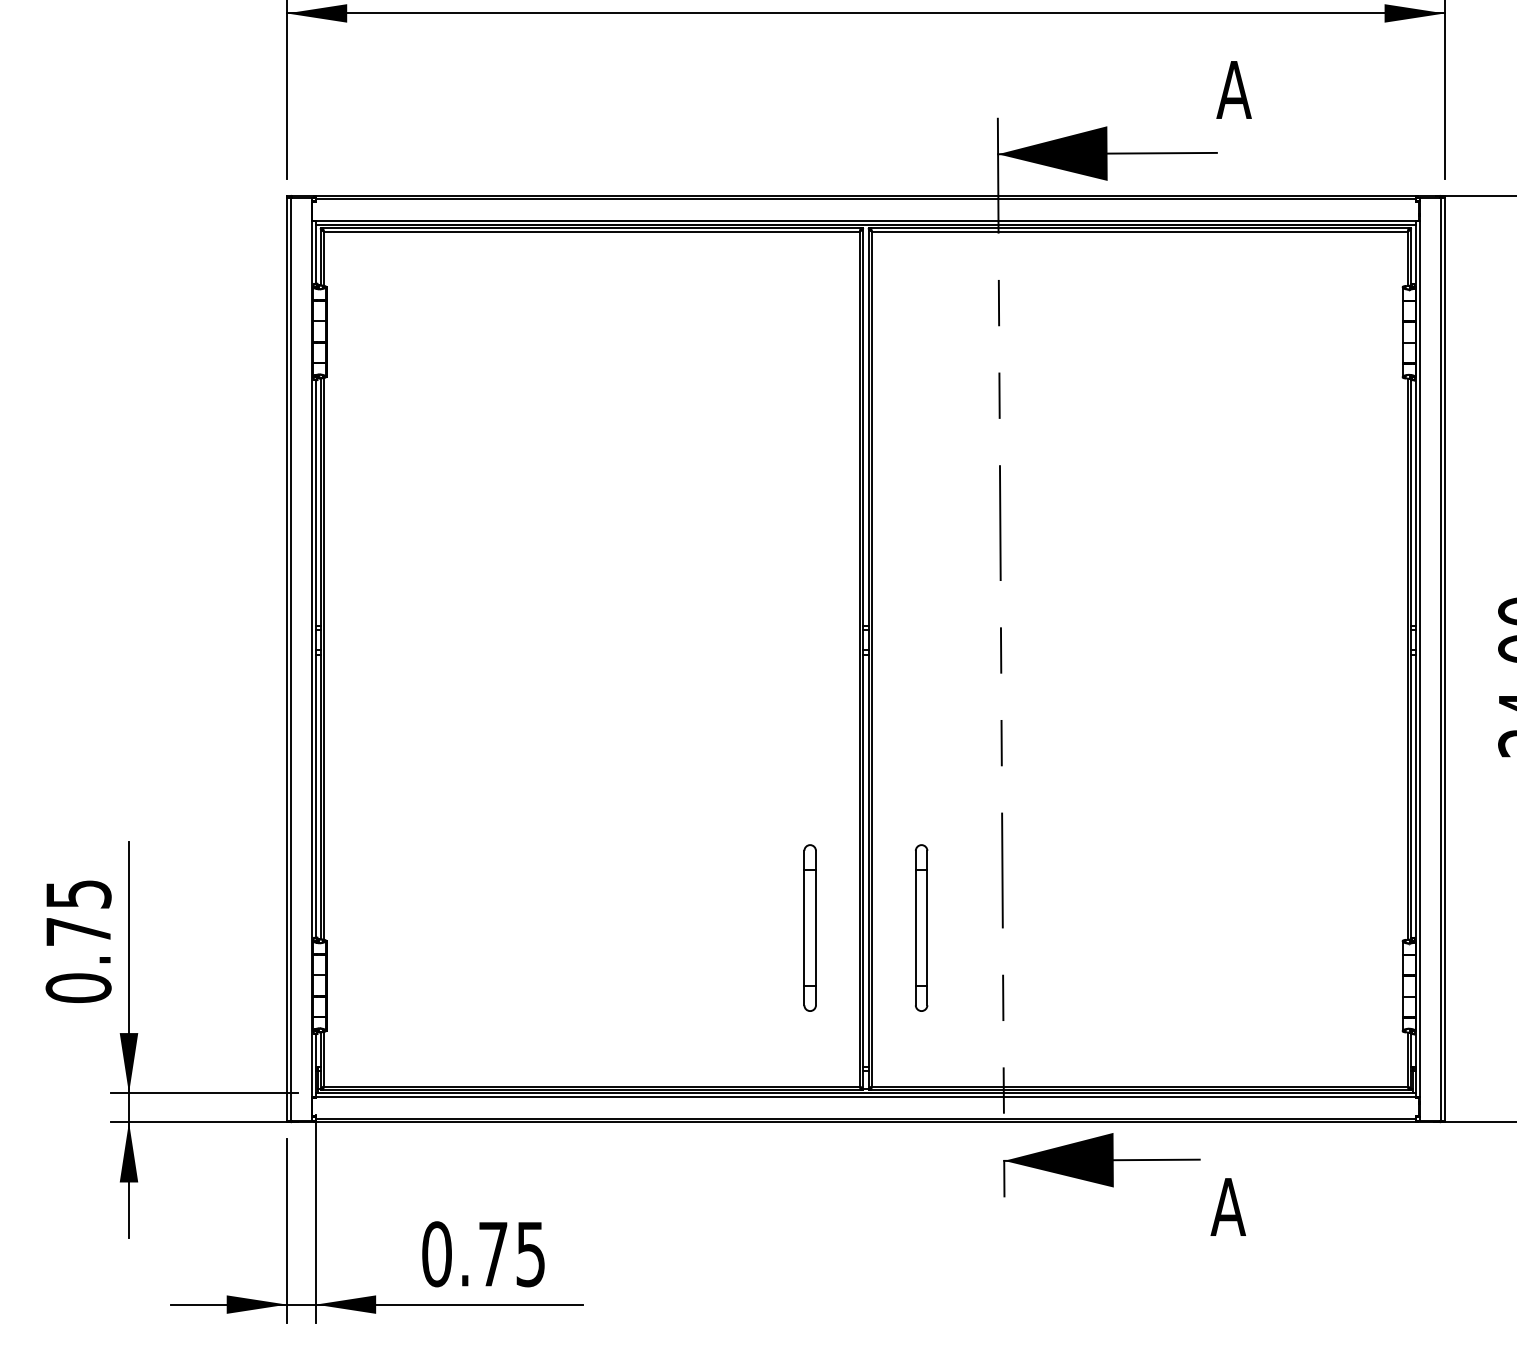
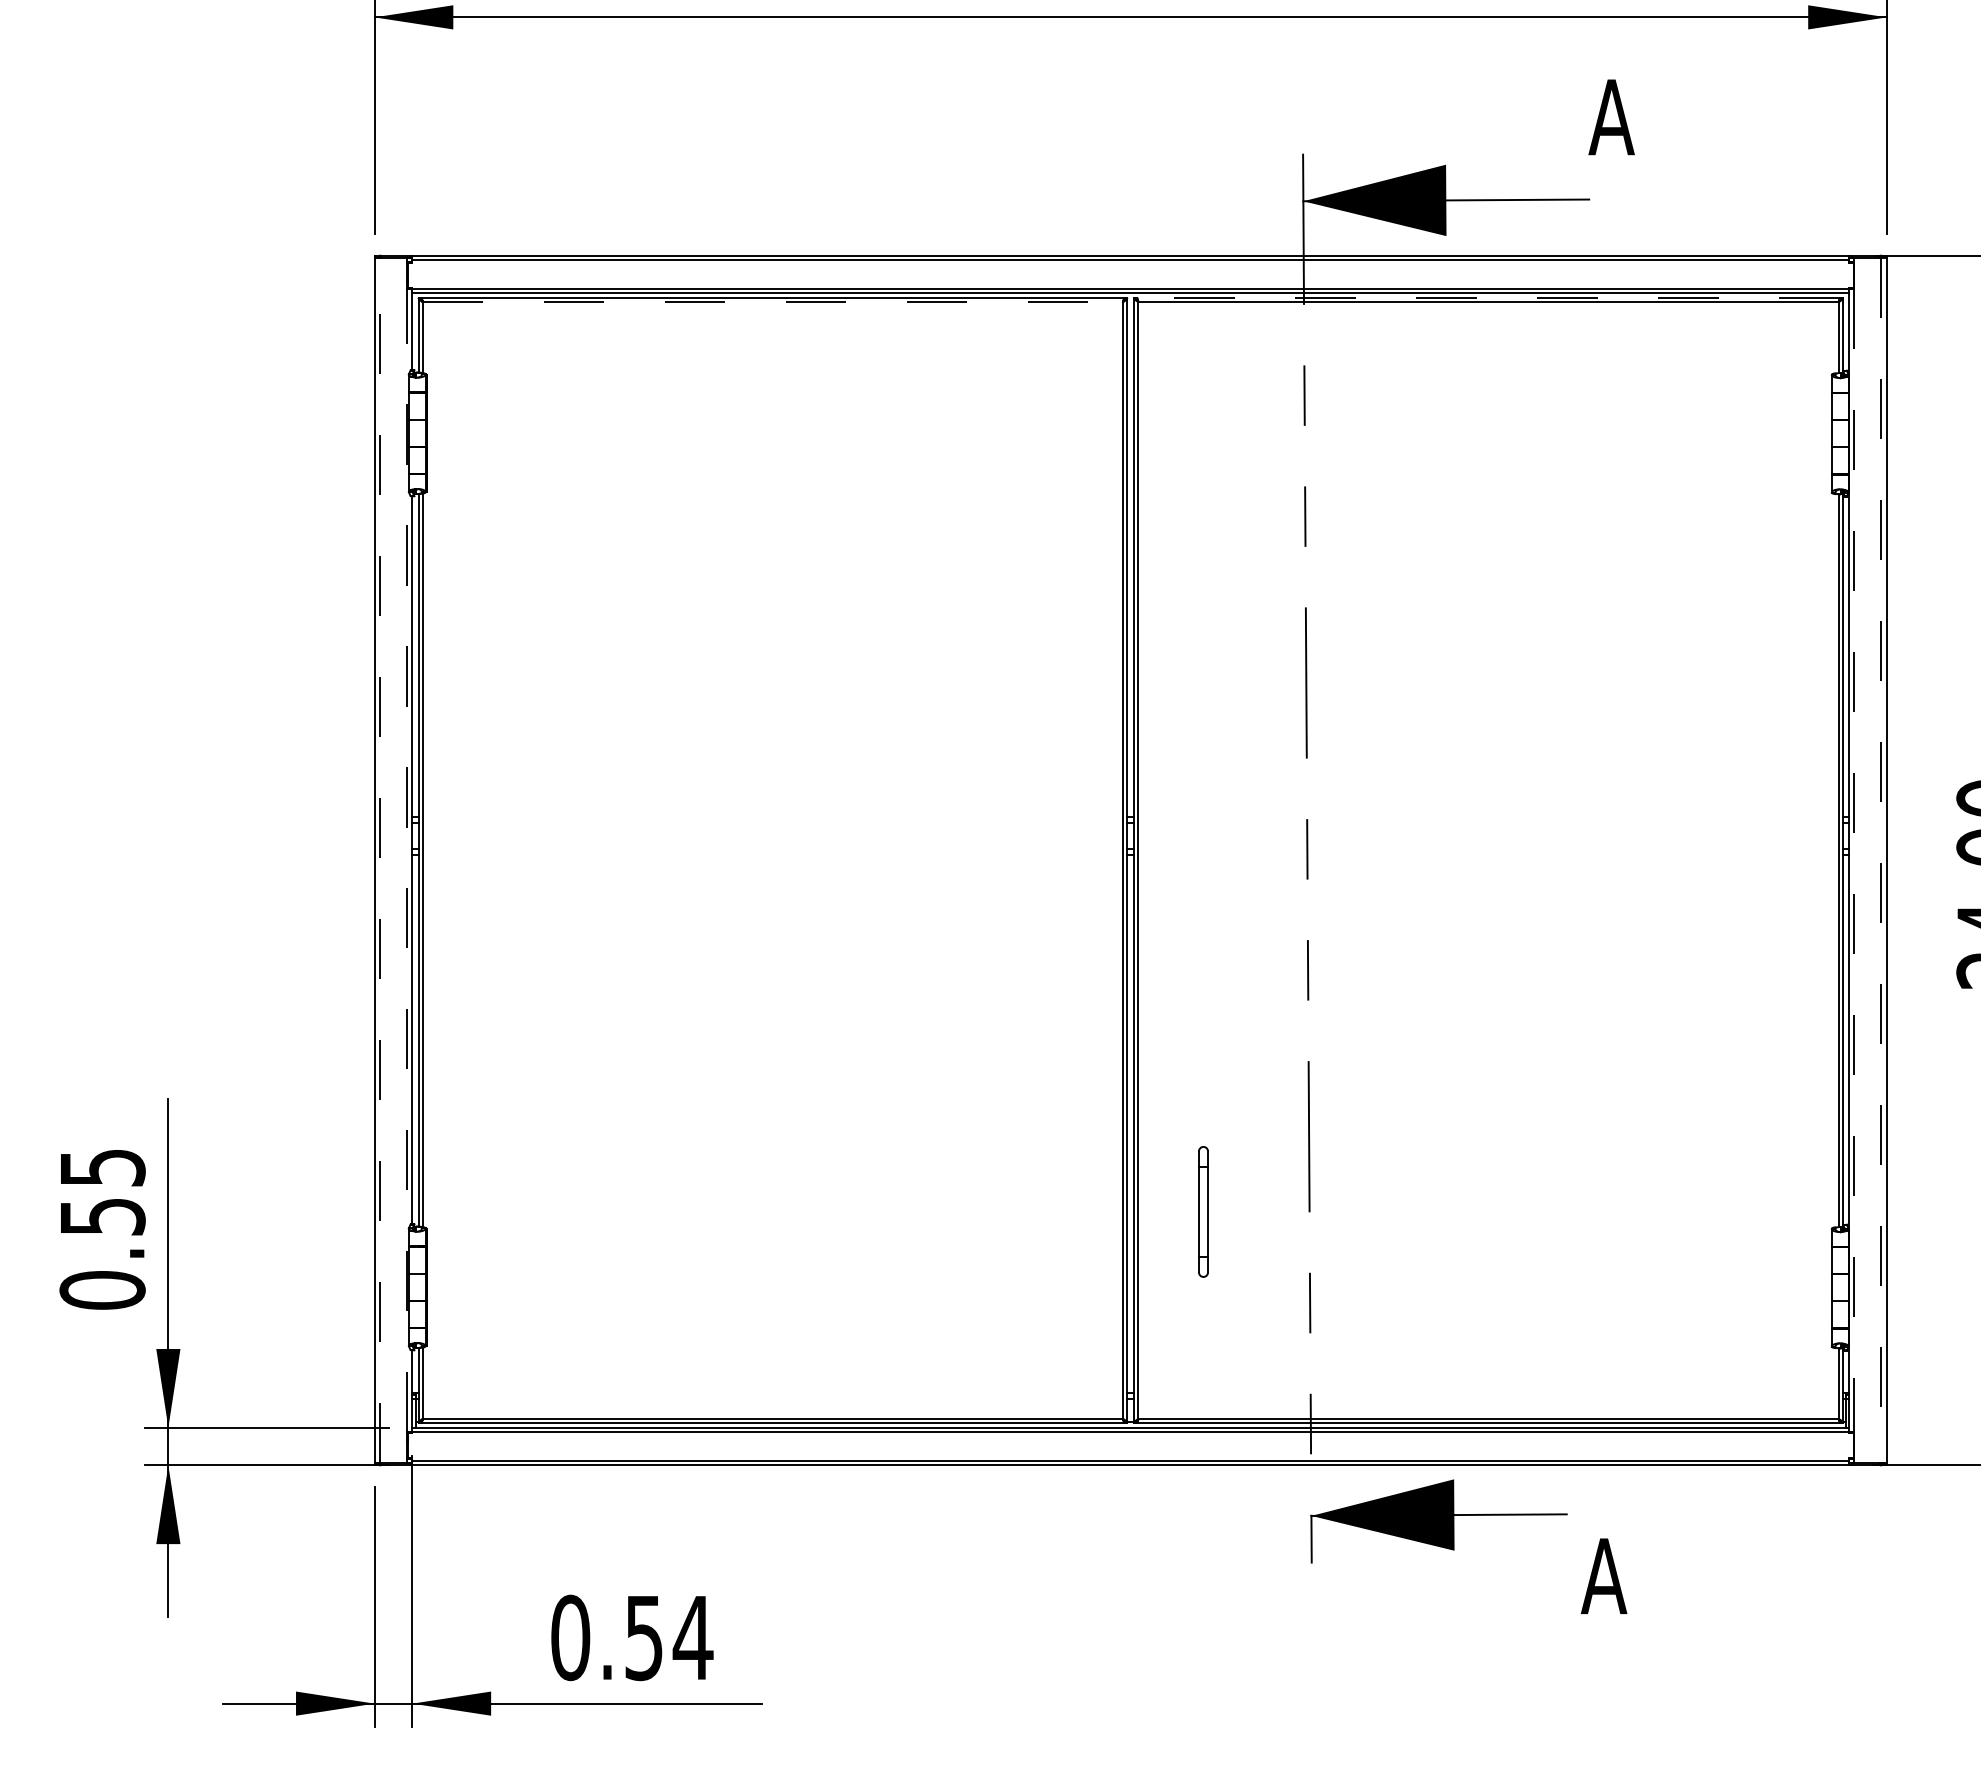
line: (1139, 227) -> (1488, 297), solid -> dashed
line: (592, 231) -> (773, 302), solid -> dashed
line: (291, 659) -> (380, 860), solid -> dashed
line: (312, 659) -> (407, 860), solid -> dashed
line: (1420, 659) -> (1854, 860), solid -> dashed
line: (1440, 659) -> (1881, 860), solid -> dashed
part: (809, 927) -> (1057, 1211), removed
part: (921, 927) -> (1203, 1211), size x0.6
text: (79, 931) -> (103, 1216), 0.75 -> 0.55
text: (512, 1254) -> (669, 1638), 0.75 -> 0.54

